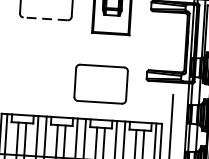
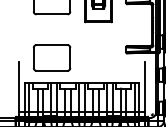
line: (46, 19) -> (52, 14), dashed -> solid
part: (100, 83) -> (51, 57), moved

